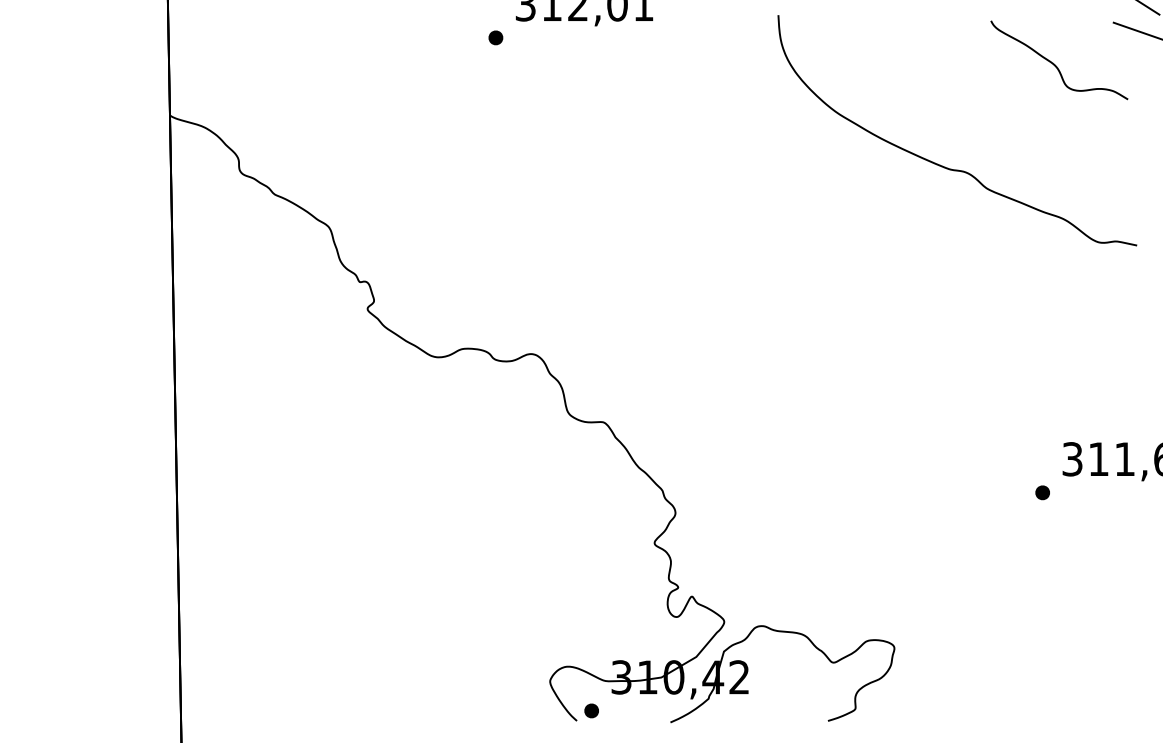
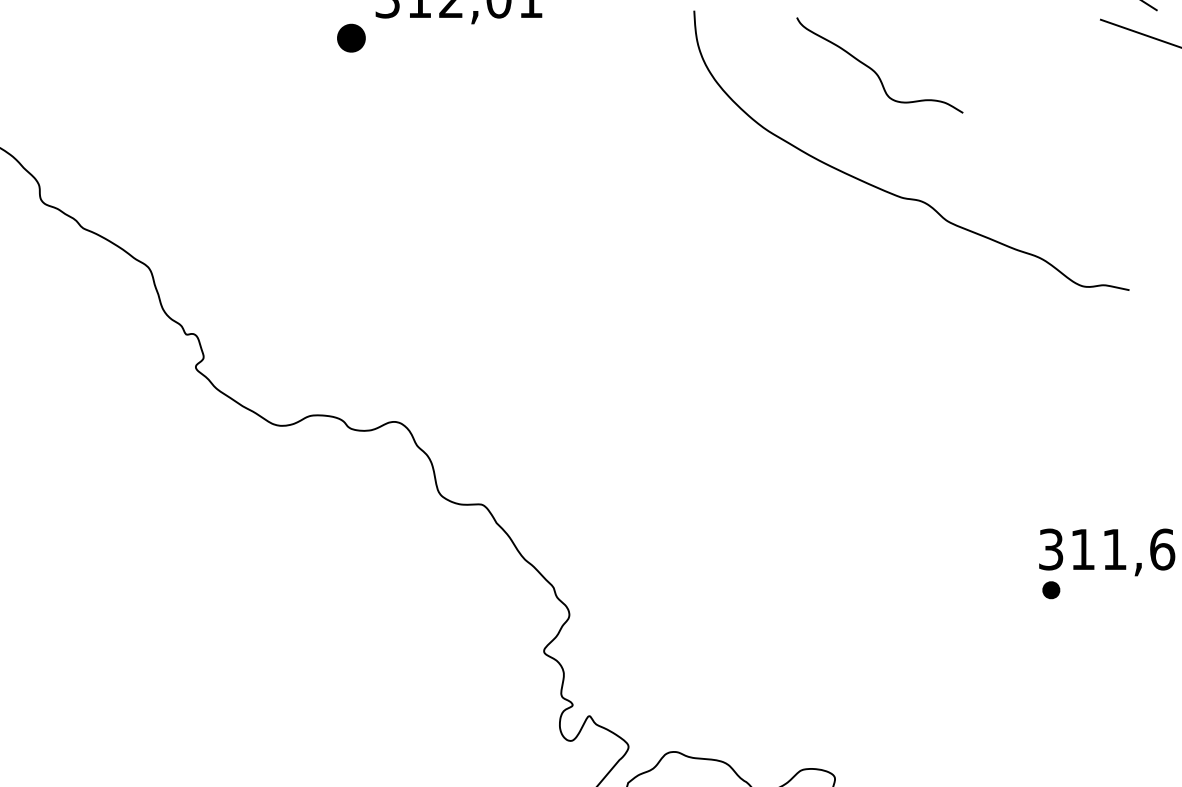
part: (495, 37) -> (350, 37), size x1.6
curve: (1055, 64) -> (875, 70), moved
part: (1042, 492) -> (1051, 589), moved

